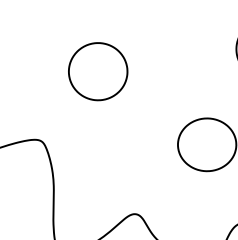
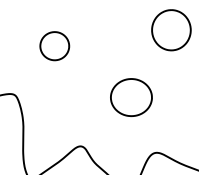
part: (97, 72) -> (54, 46), size x0.7

